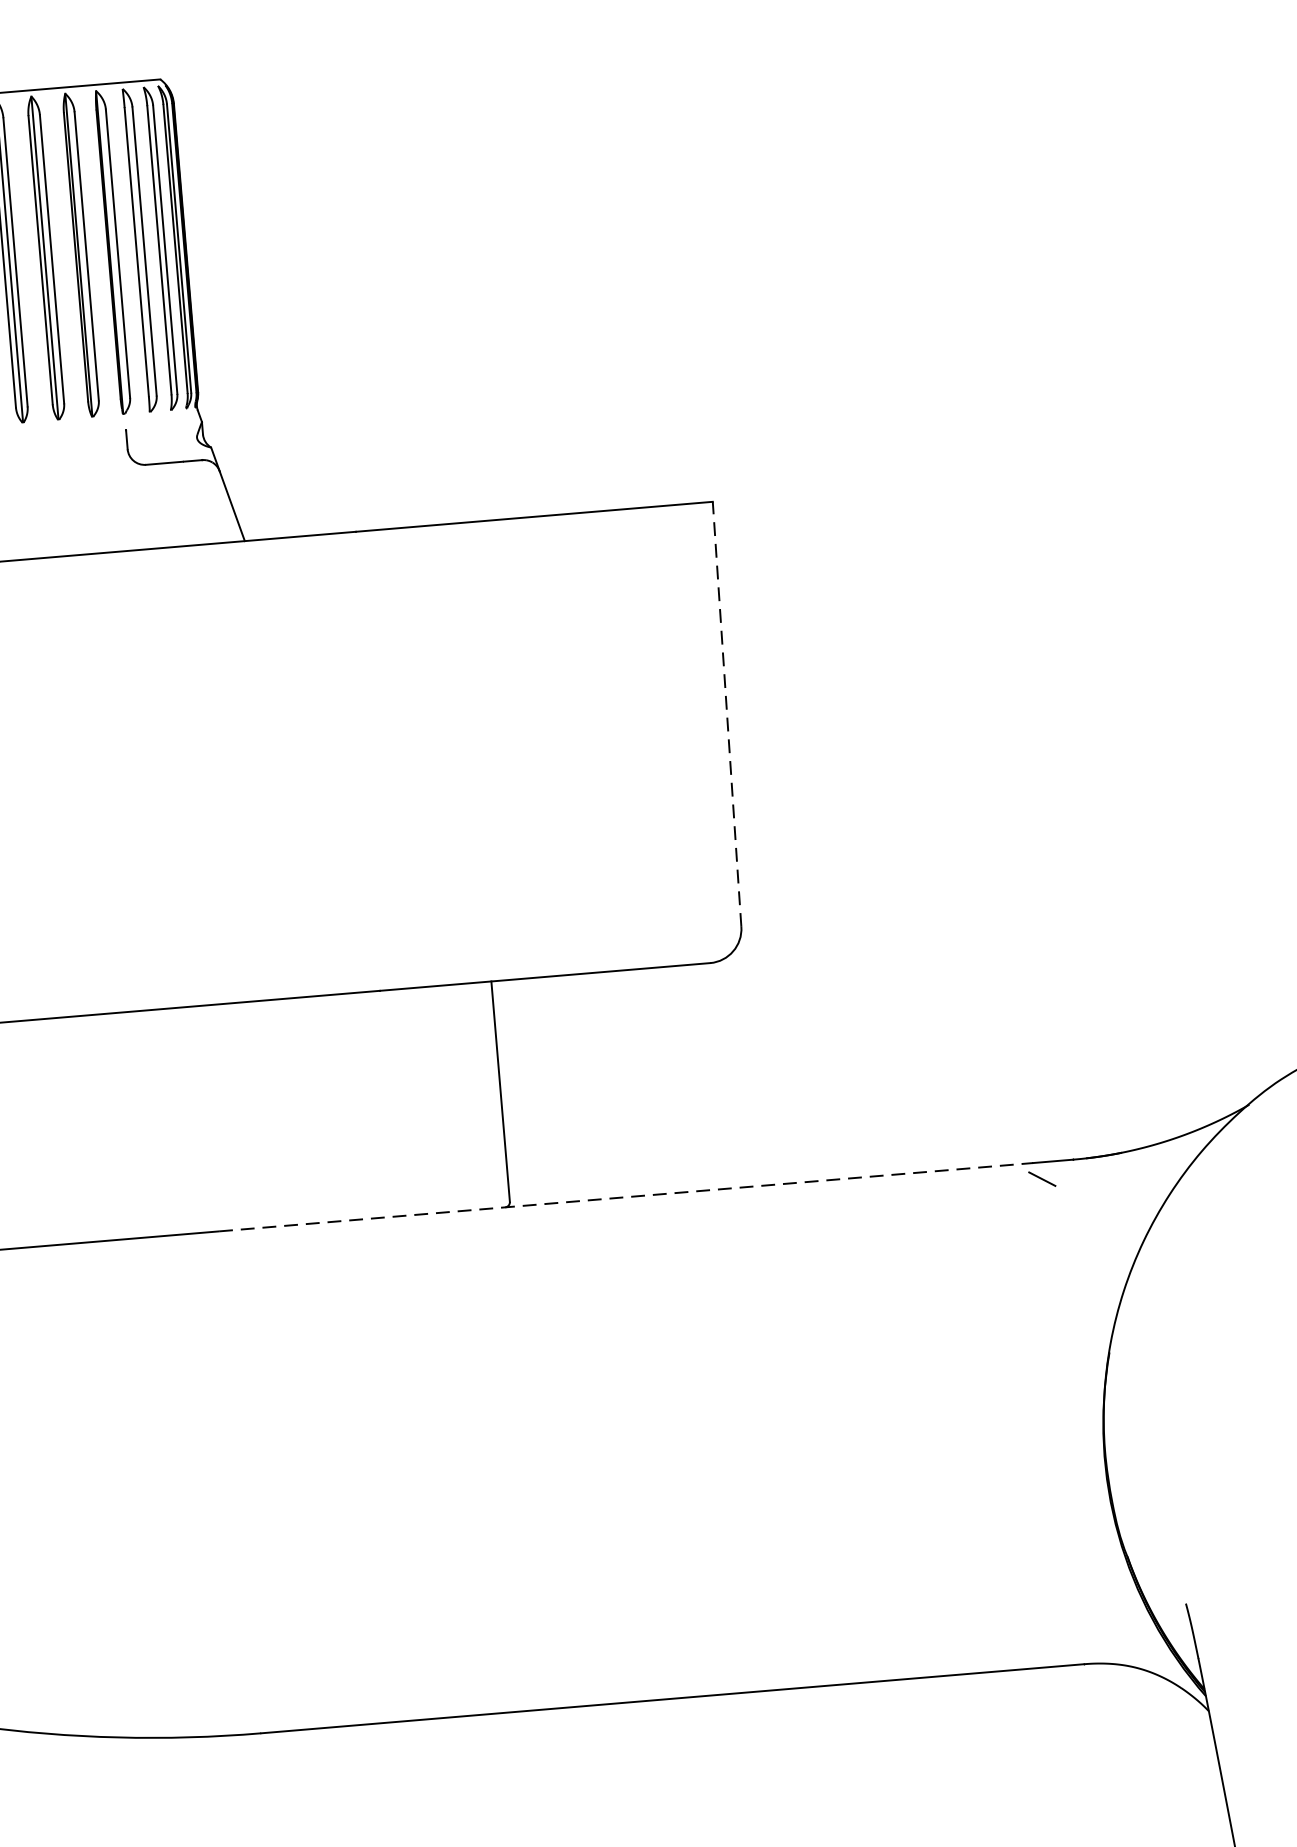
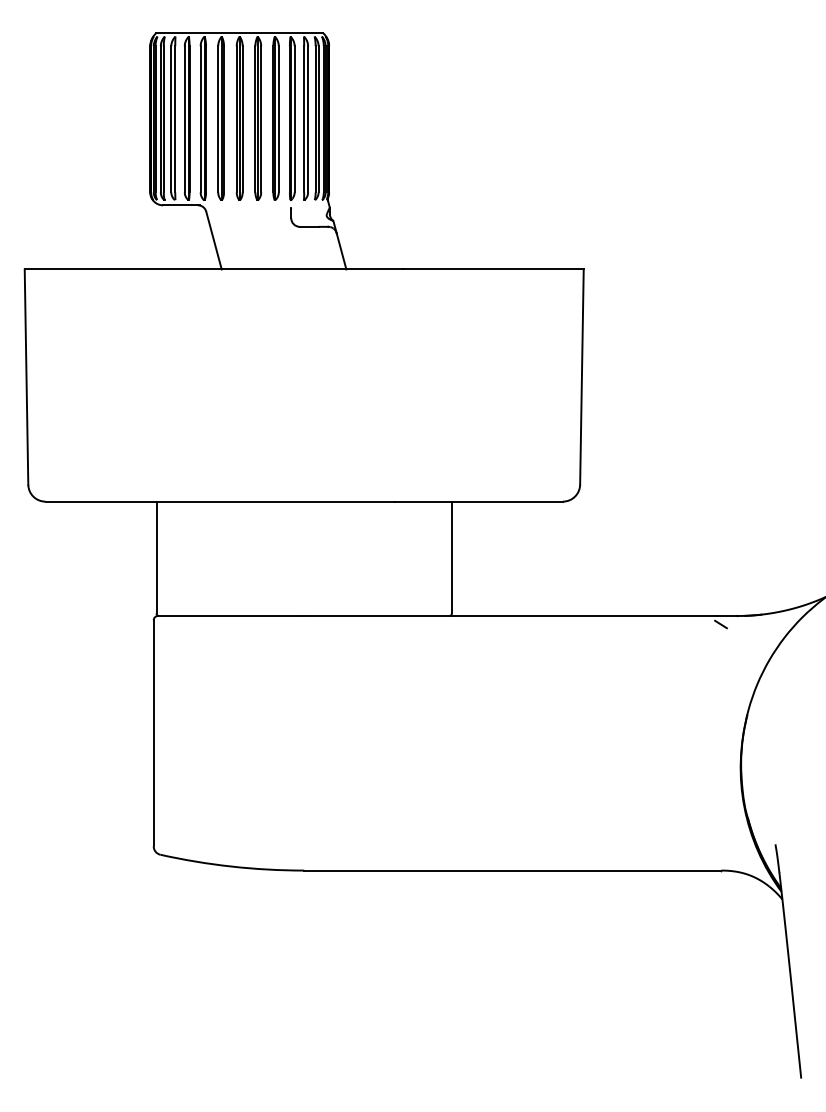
line: (726, 715) -> (581, 377), dashed -> solid
line: (627, 1198) -> (511, 616), dashed -> solid

